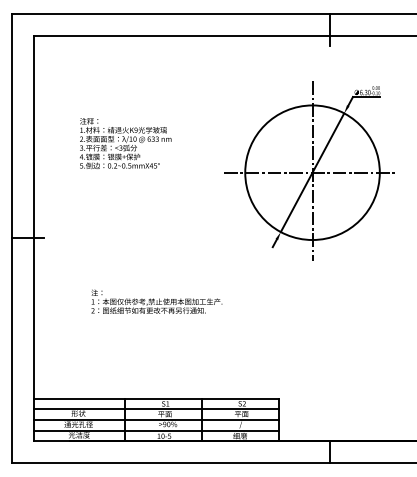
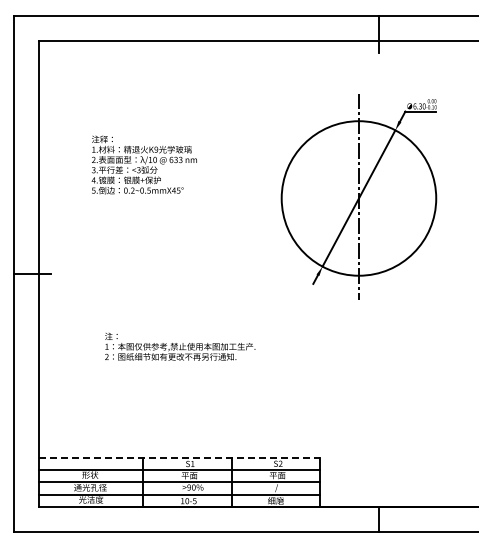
line: (311, 172) -> (357, 198), removed
line: (156, 398) -> (179, 457), solid -> dashed

